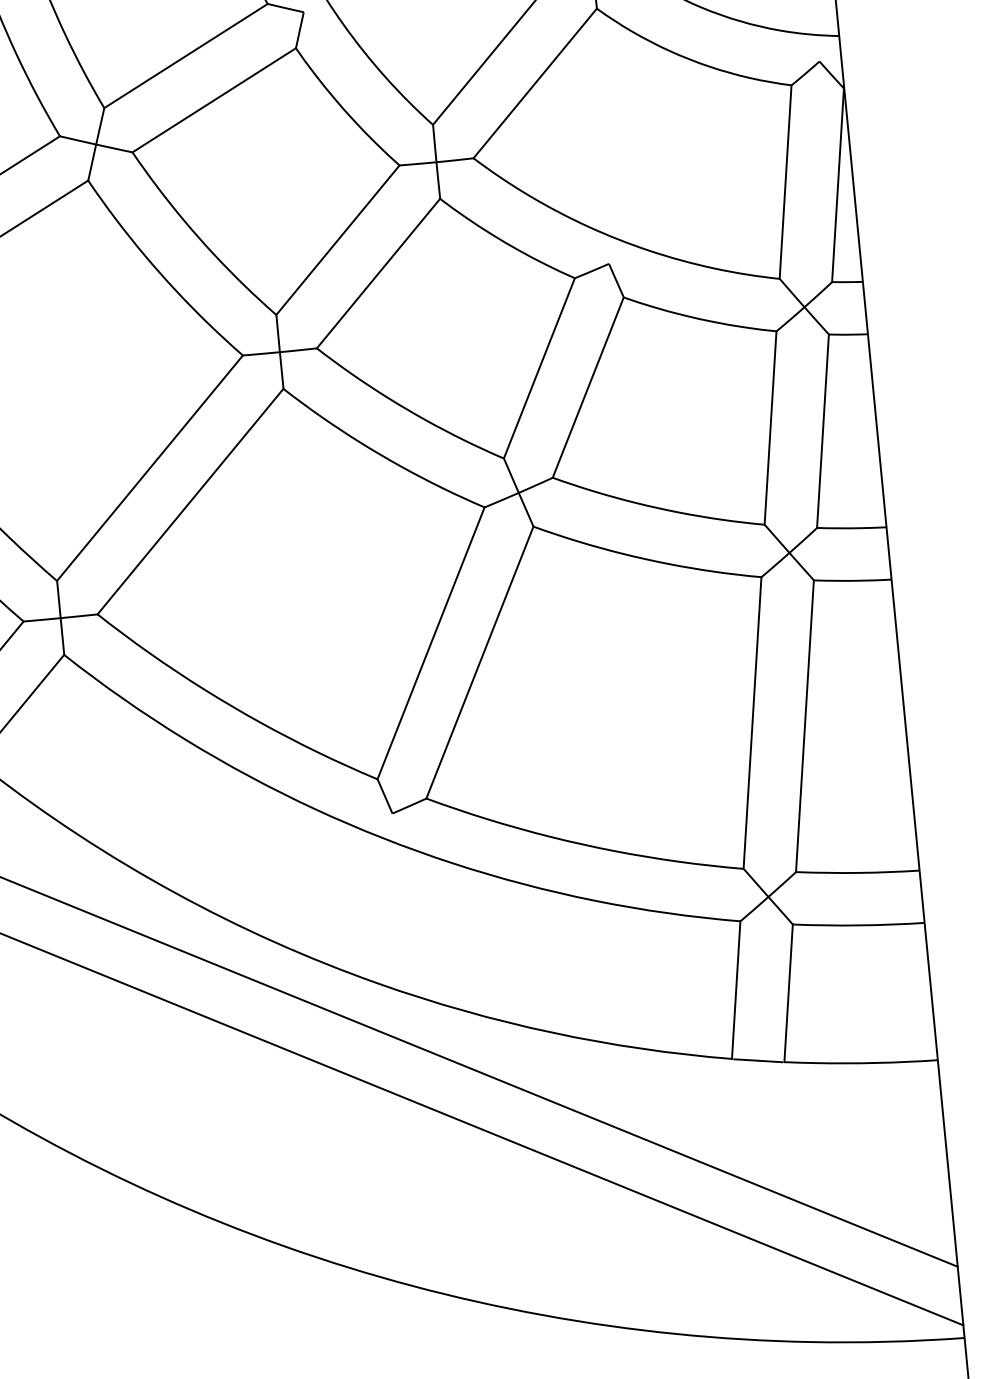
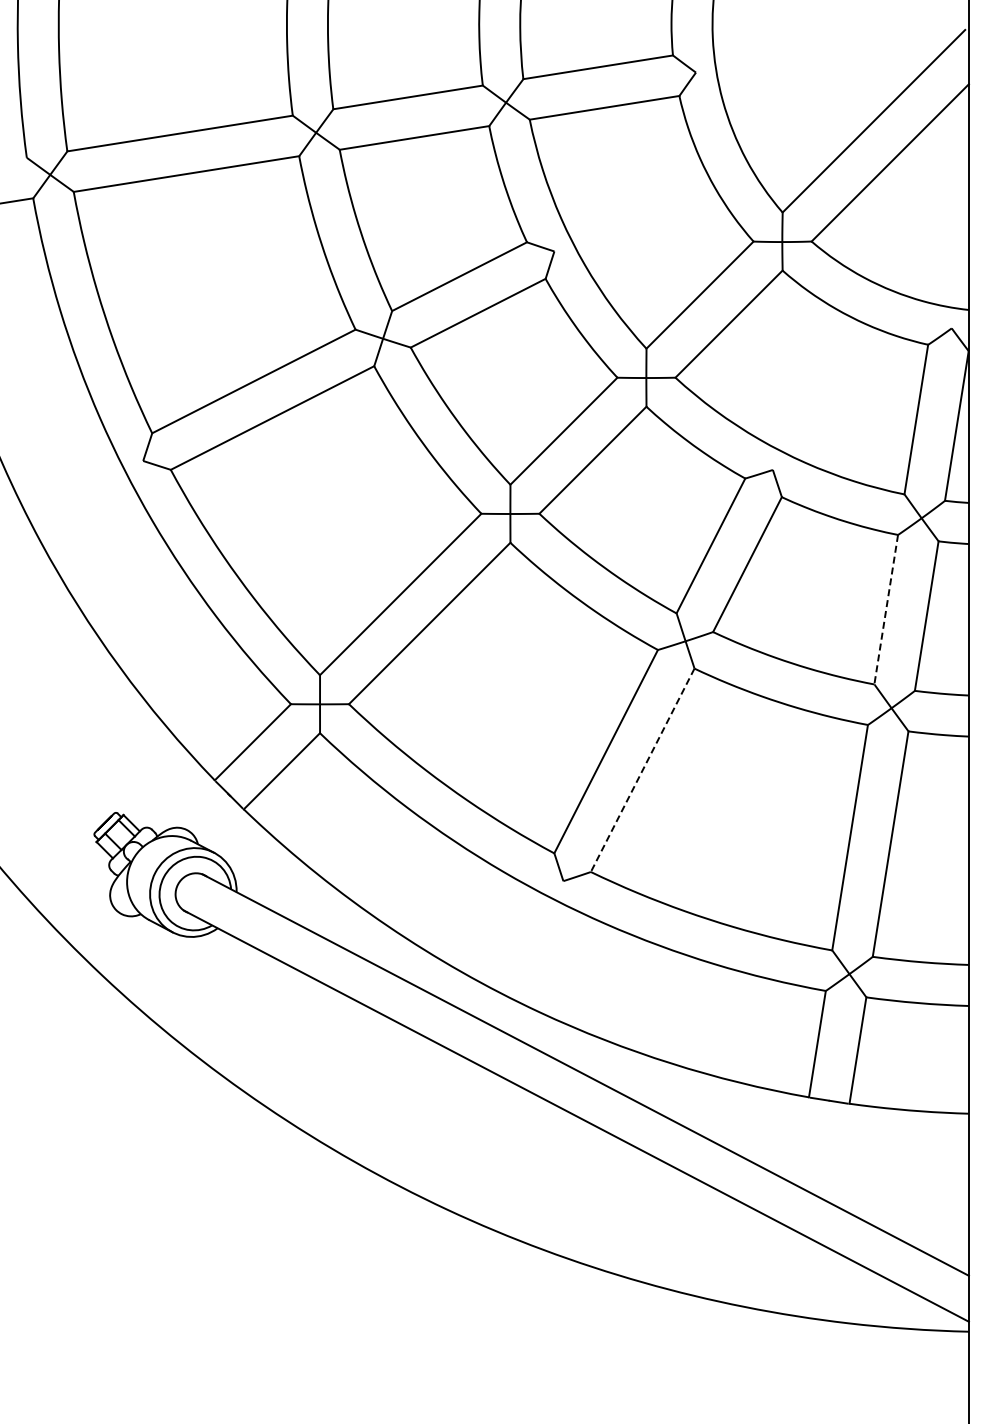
line: (770, 427) -> (886, 609), solid -> dashed
line: (479, 662) -> (642, 770), solid -> dashed

